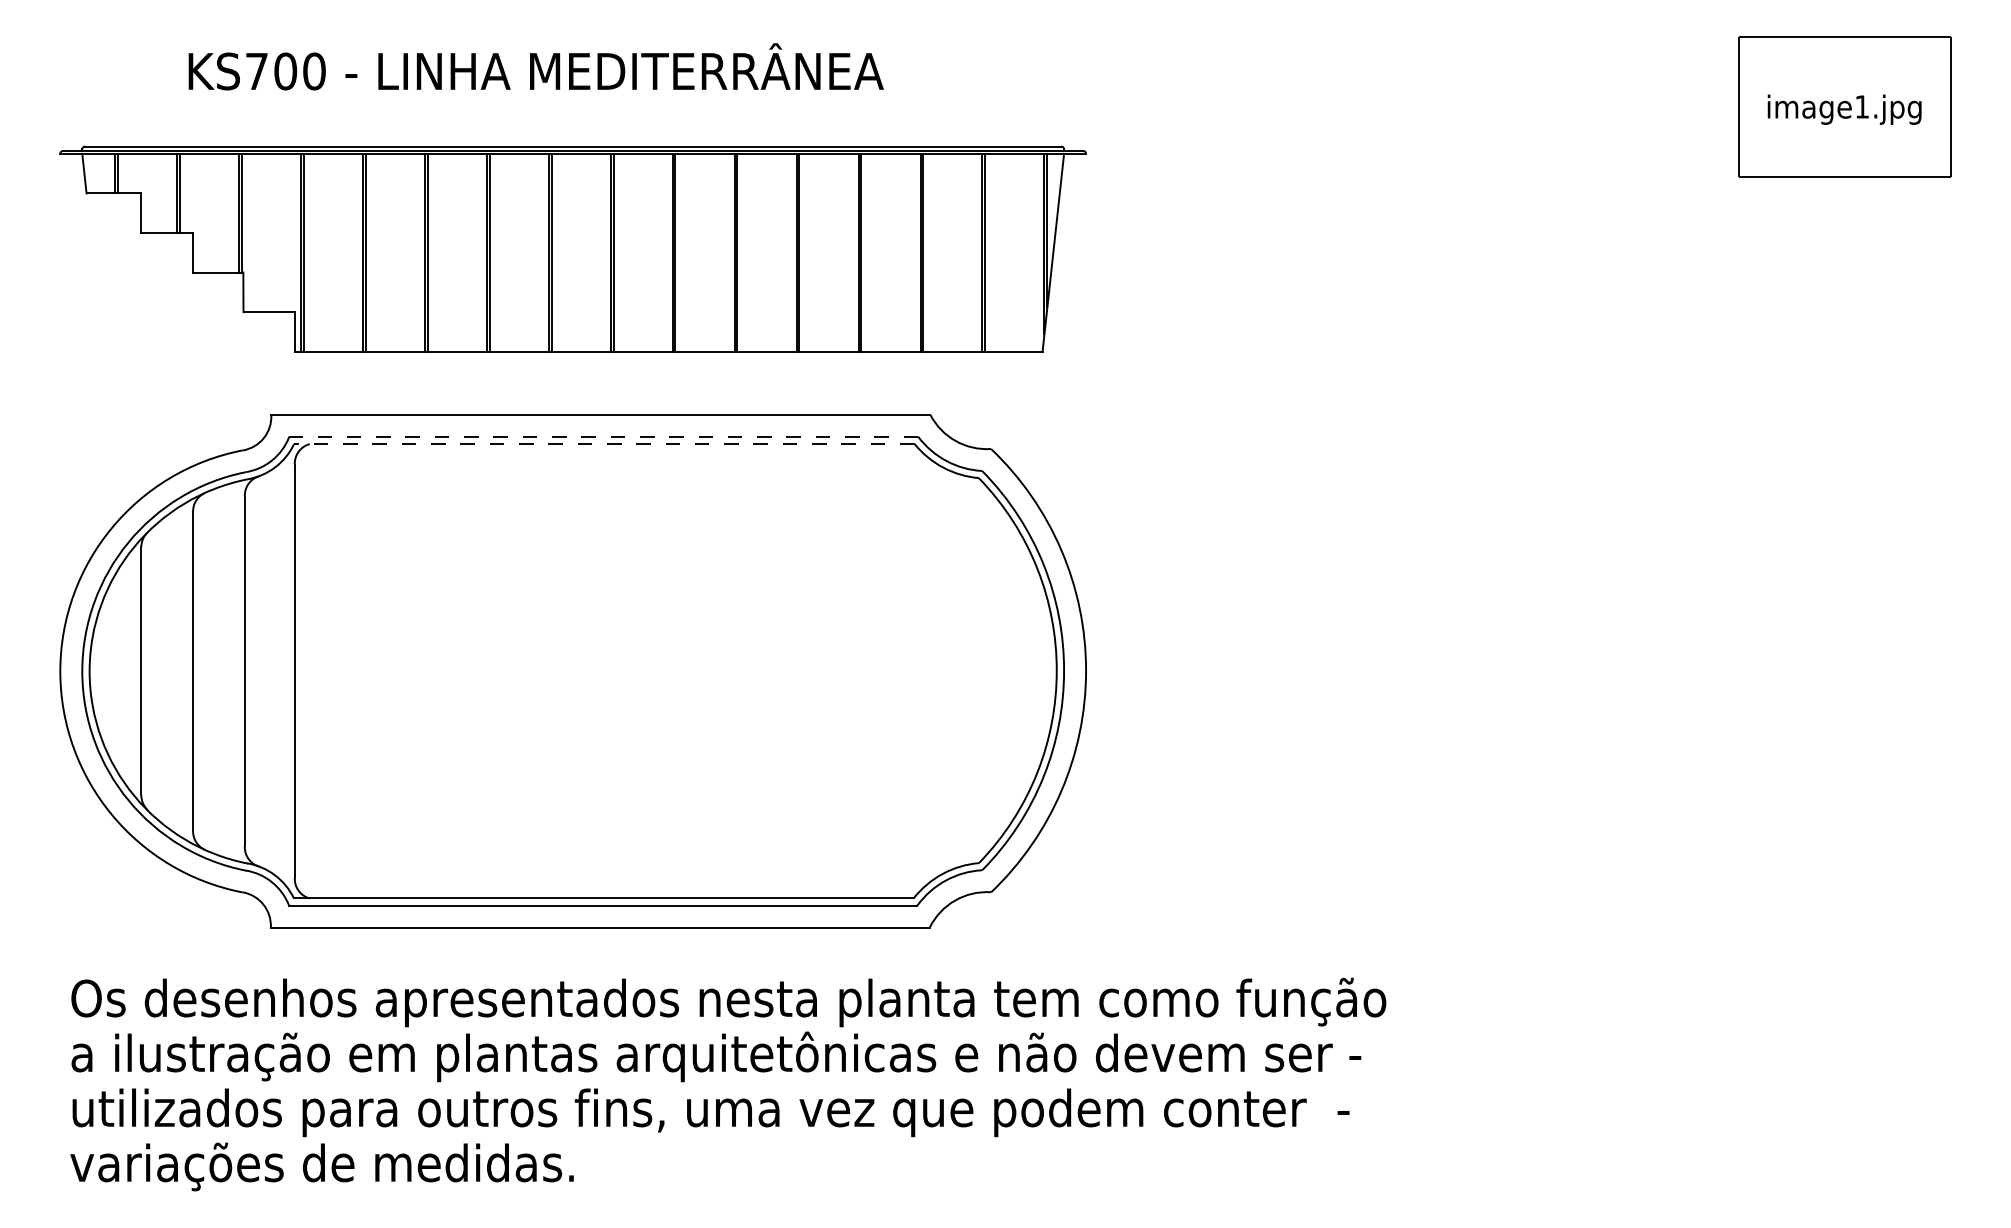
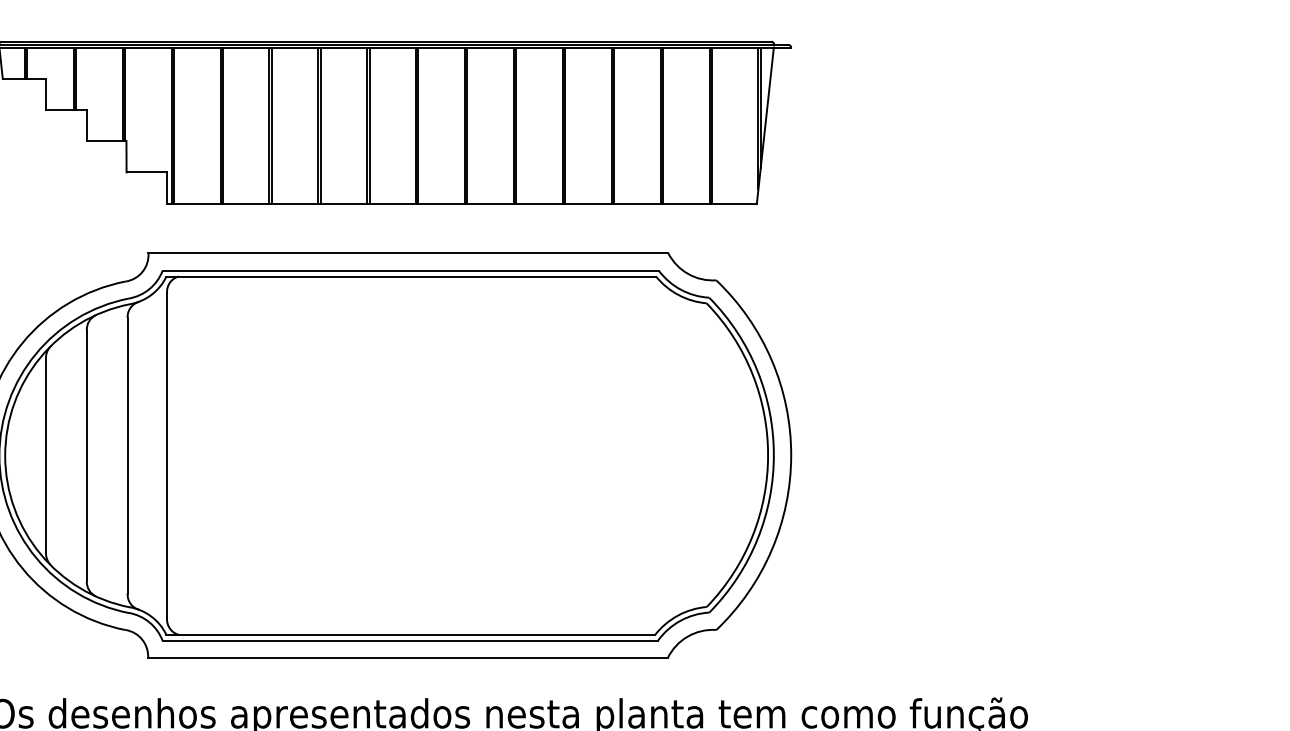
line: (603, 436) -> (410, 270), dashed -> solid
line: (603, 444) -> (410, 276), dashed -> solid

